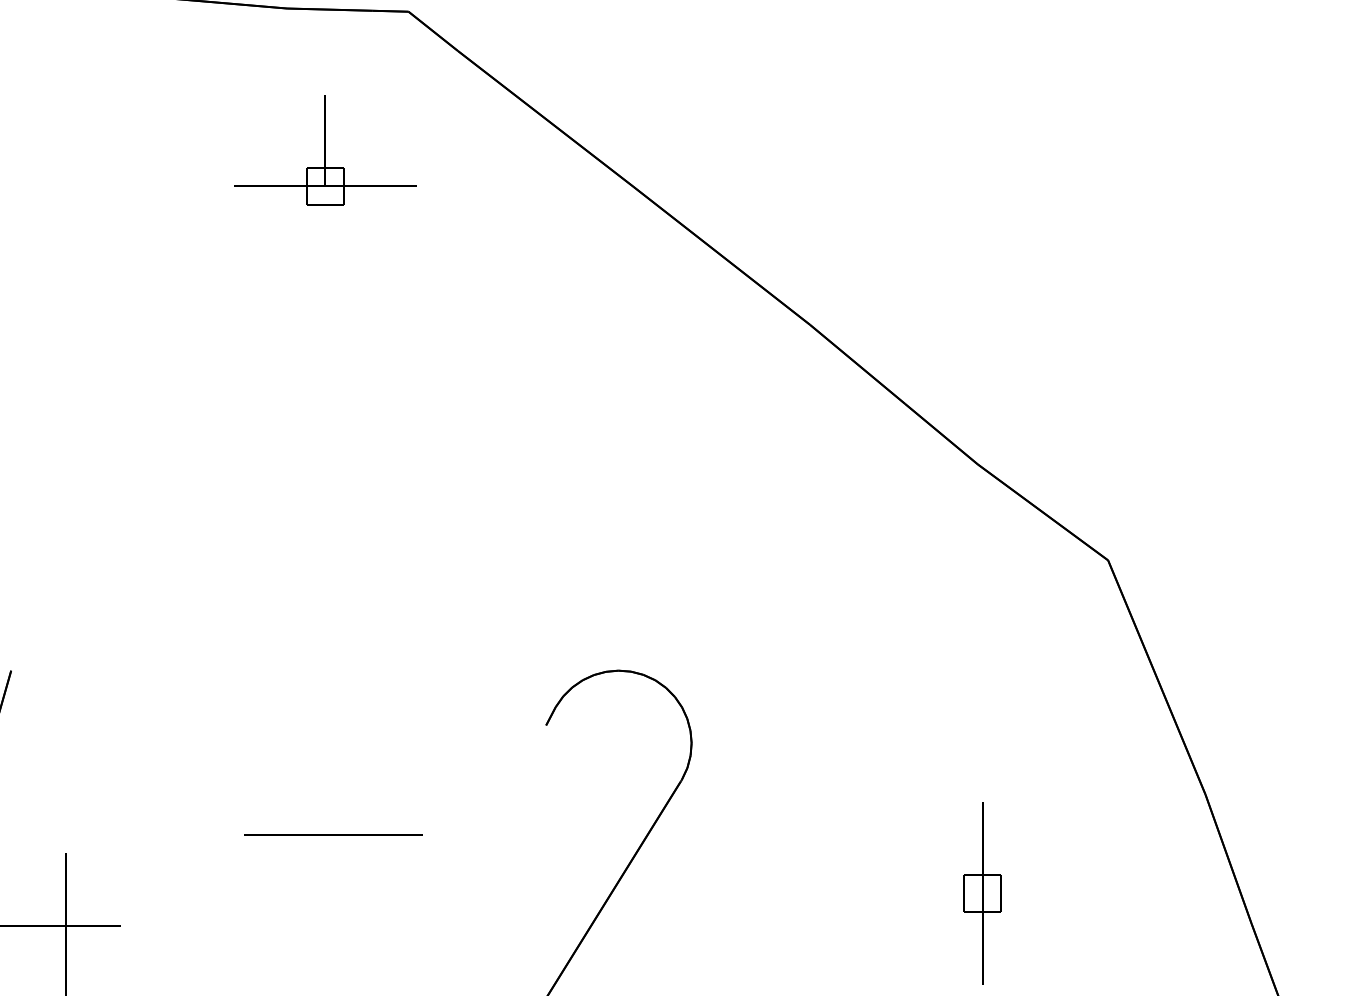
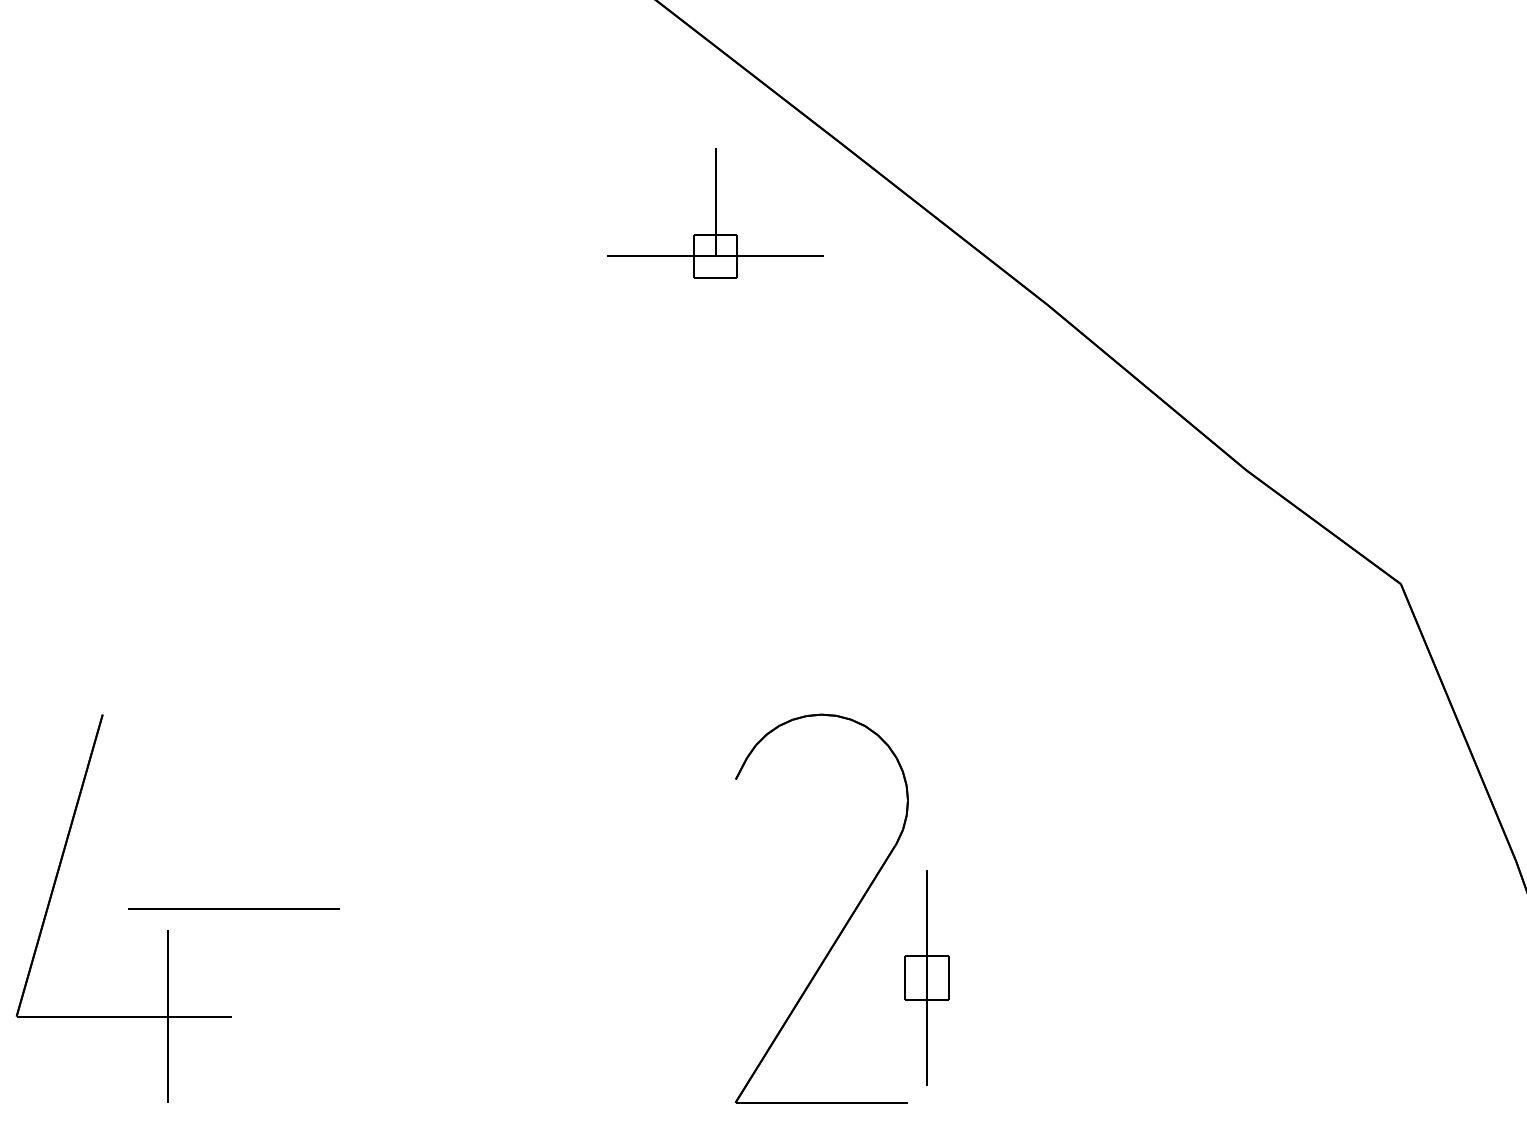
part: (325, 150) -> (716, 213), moved
line: (333, 834) -> (234, 908), moved
part: (982, 893) -> (926, 978), moved

